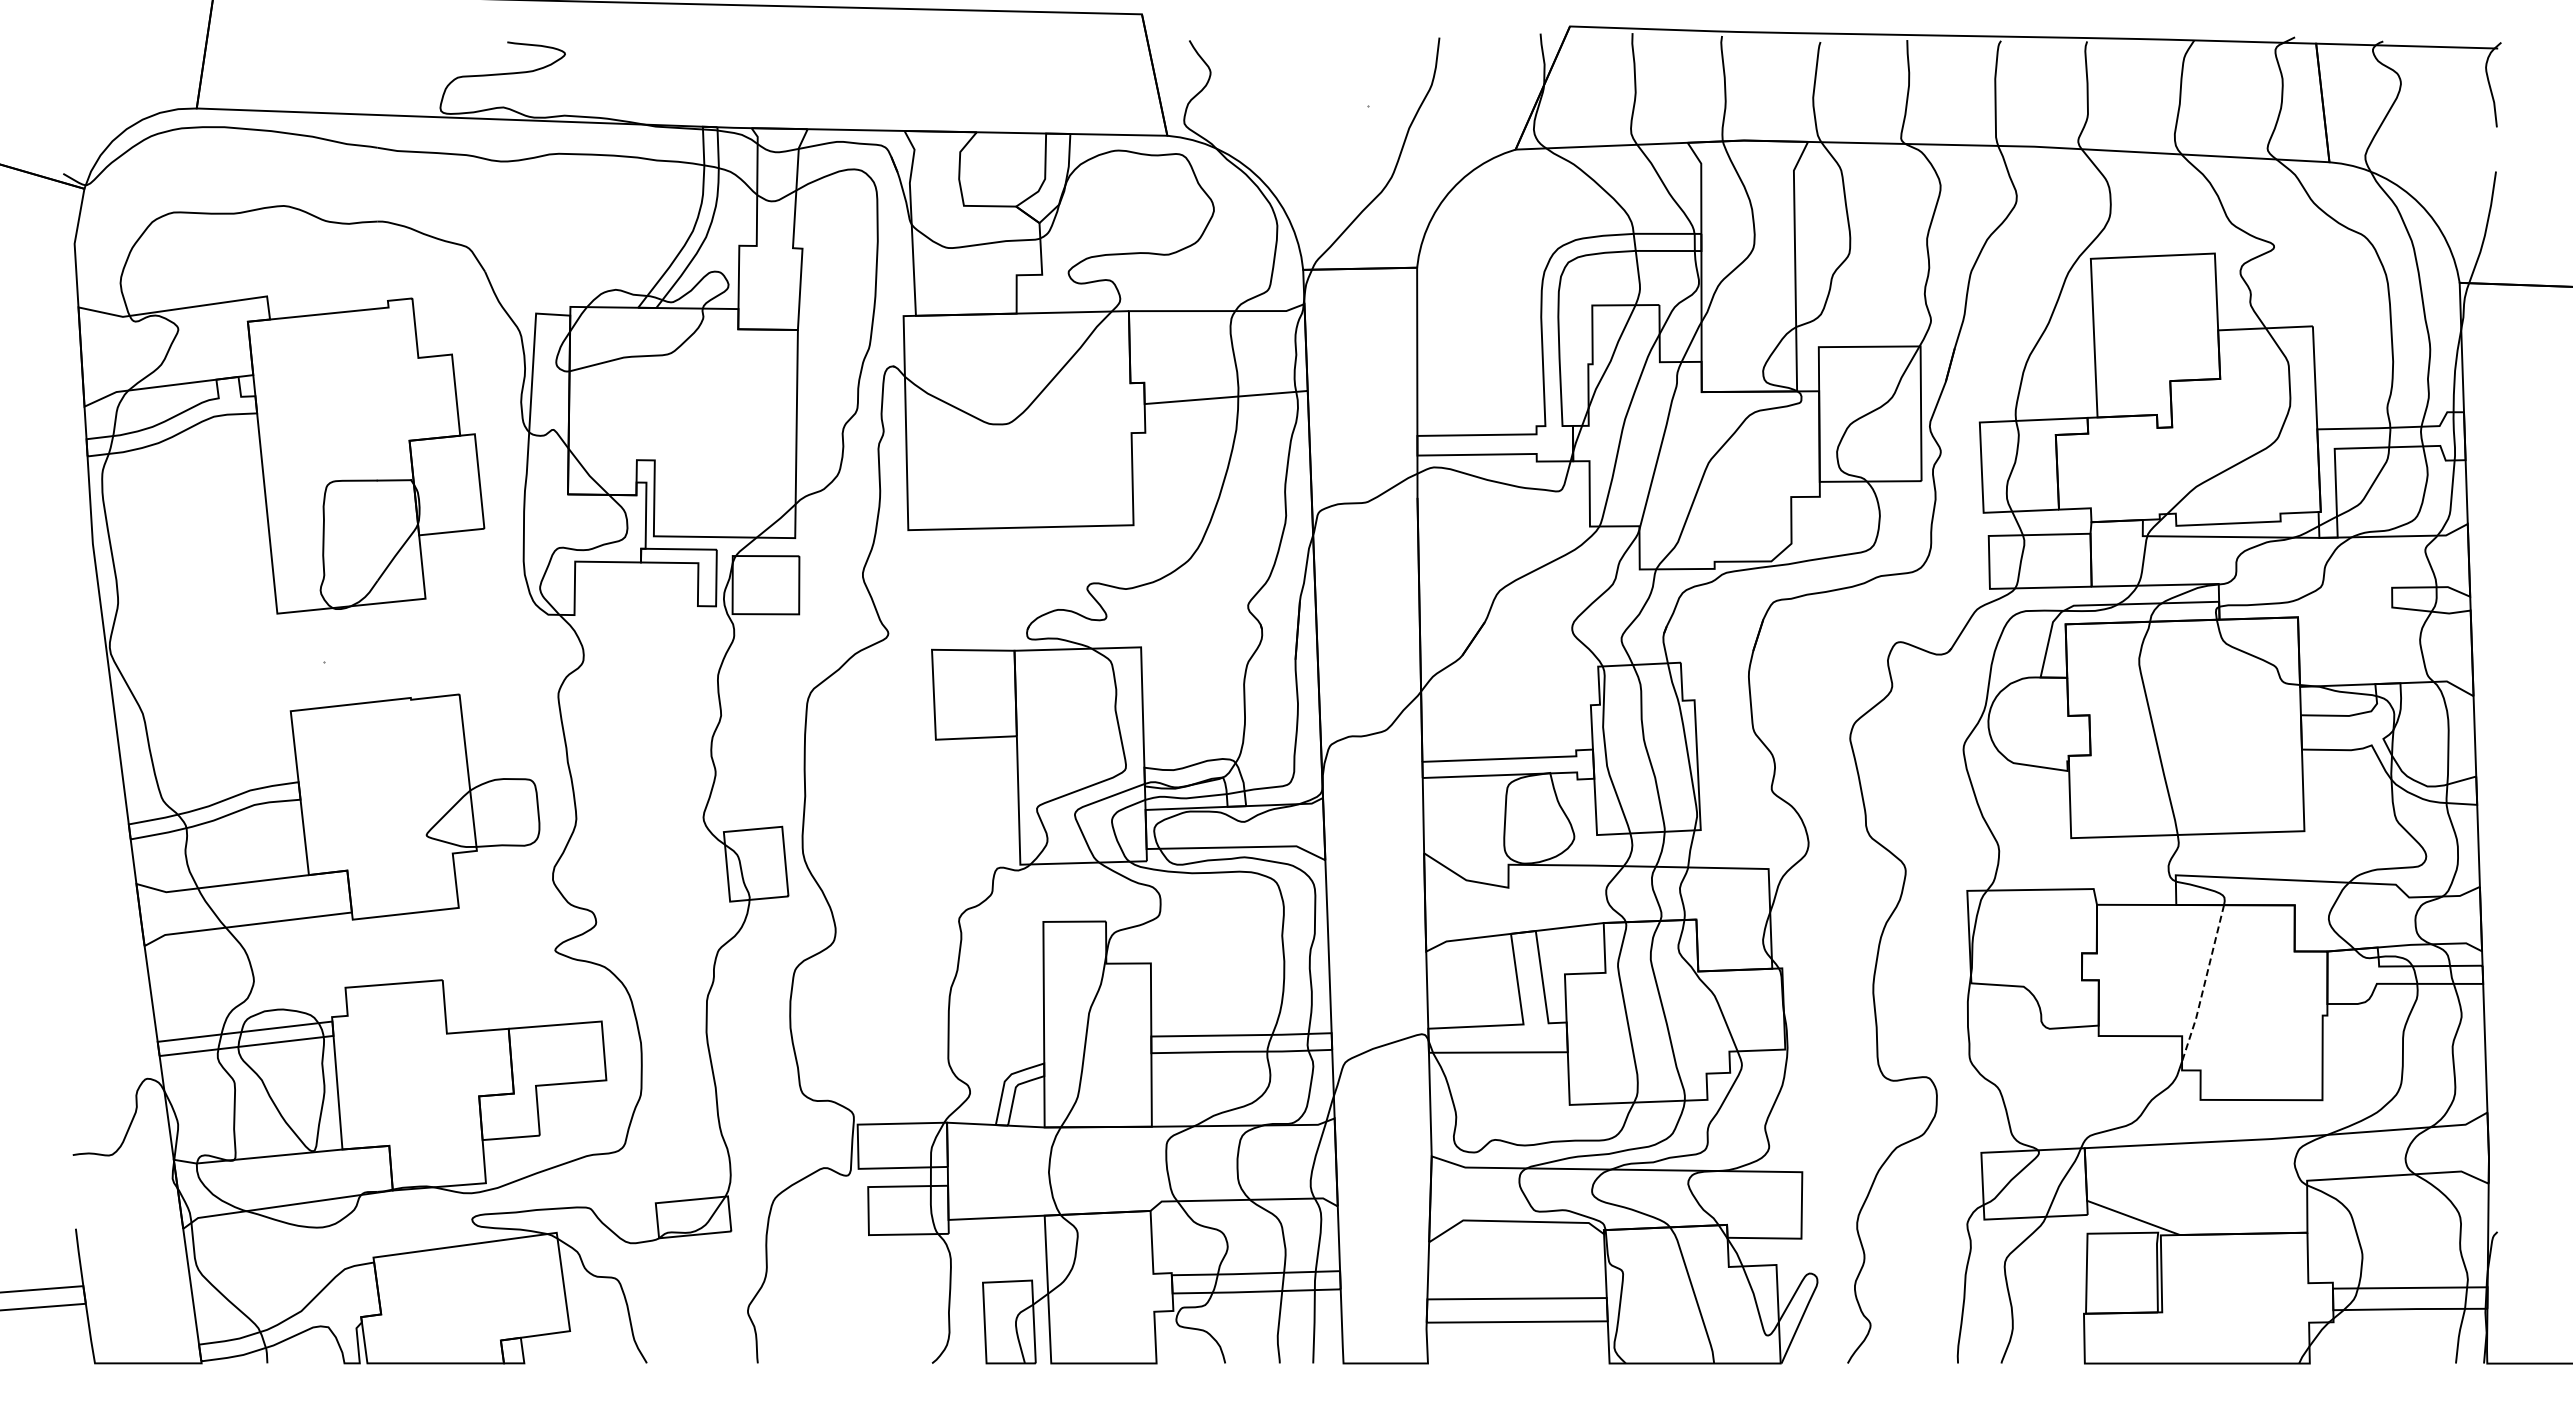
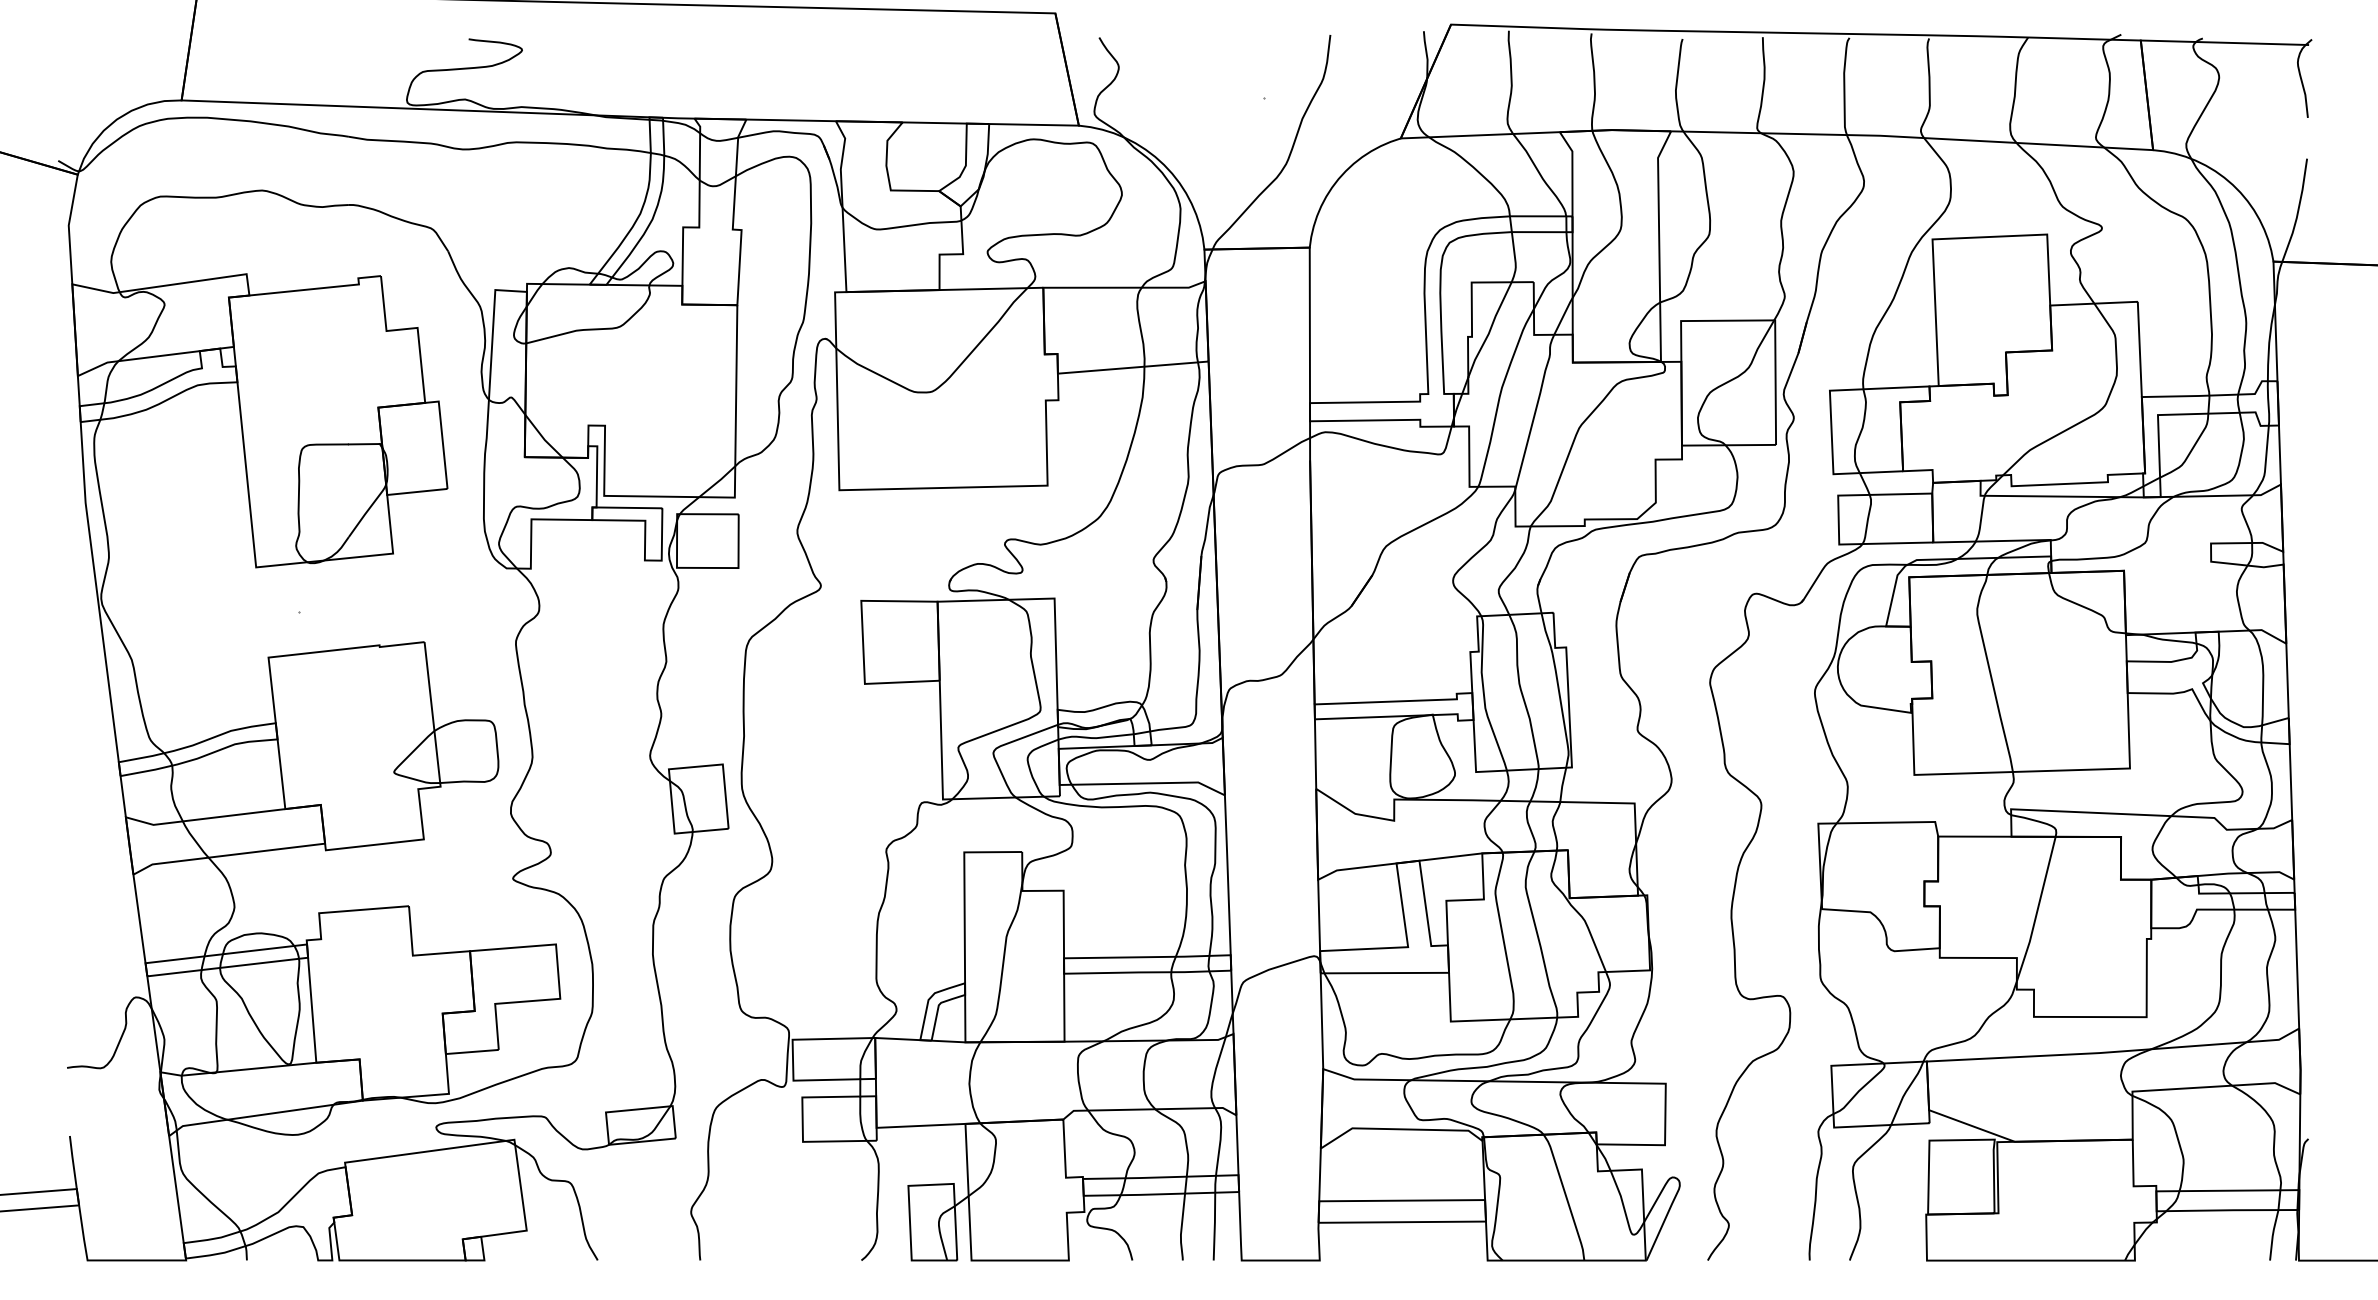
line: (2204, 985) -> (2037, 911), dashed -> solid

